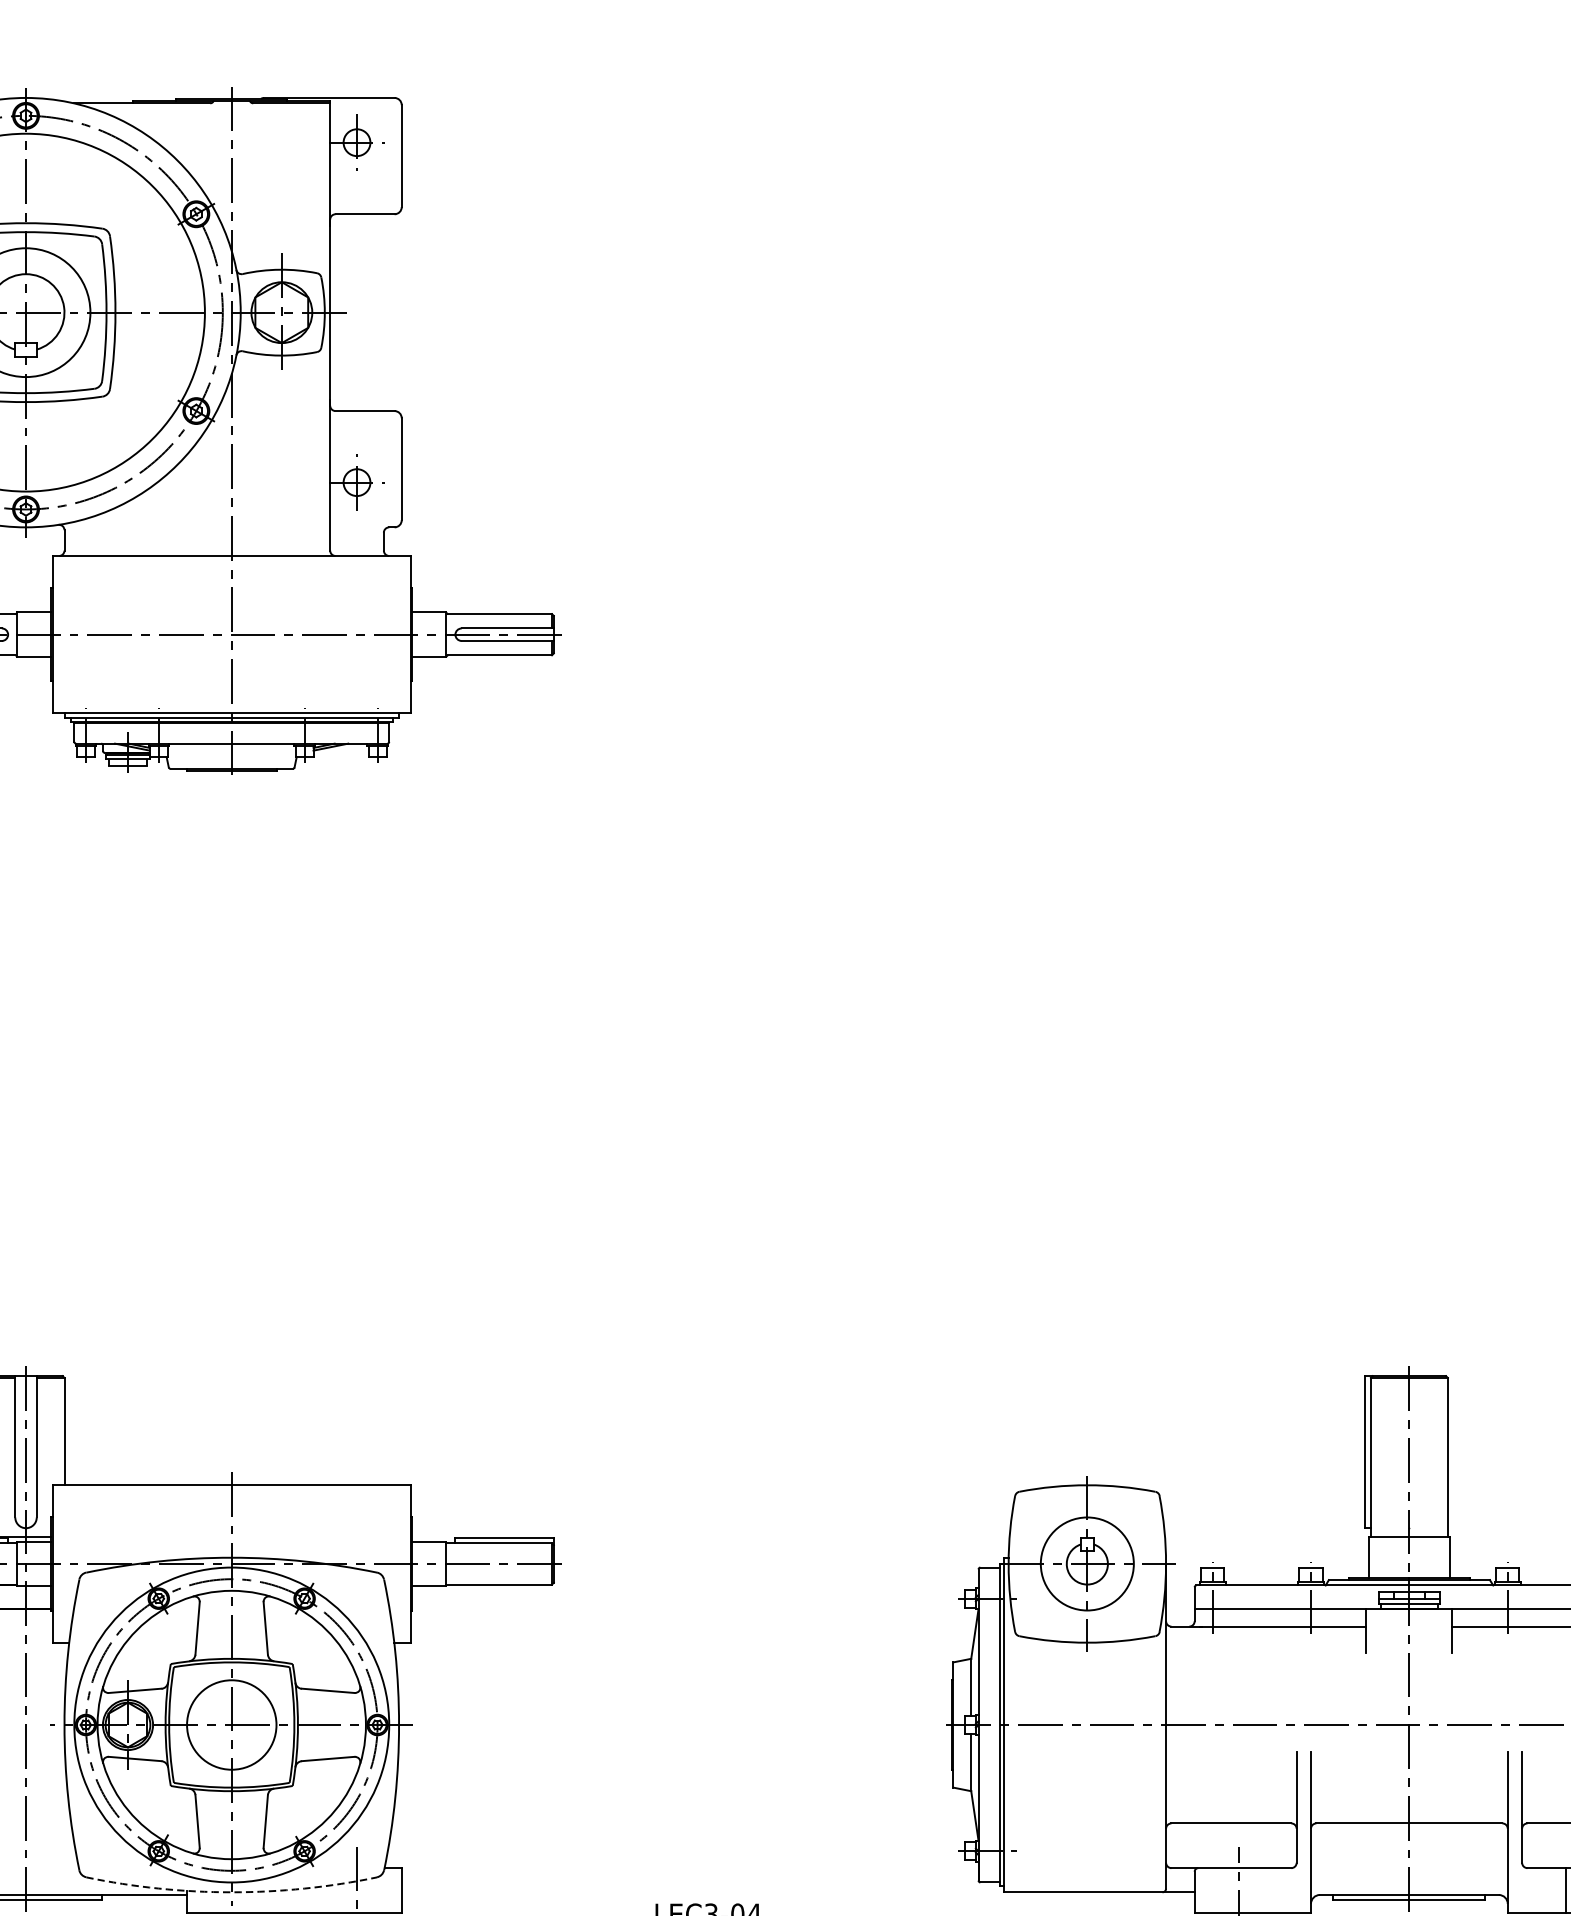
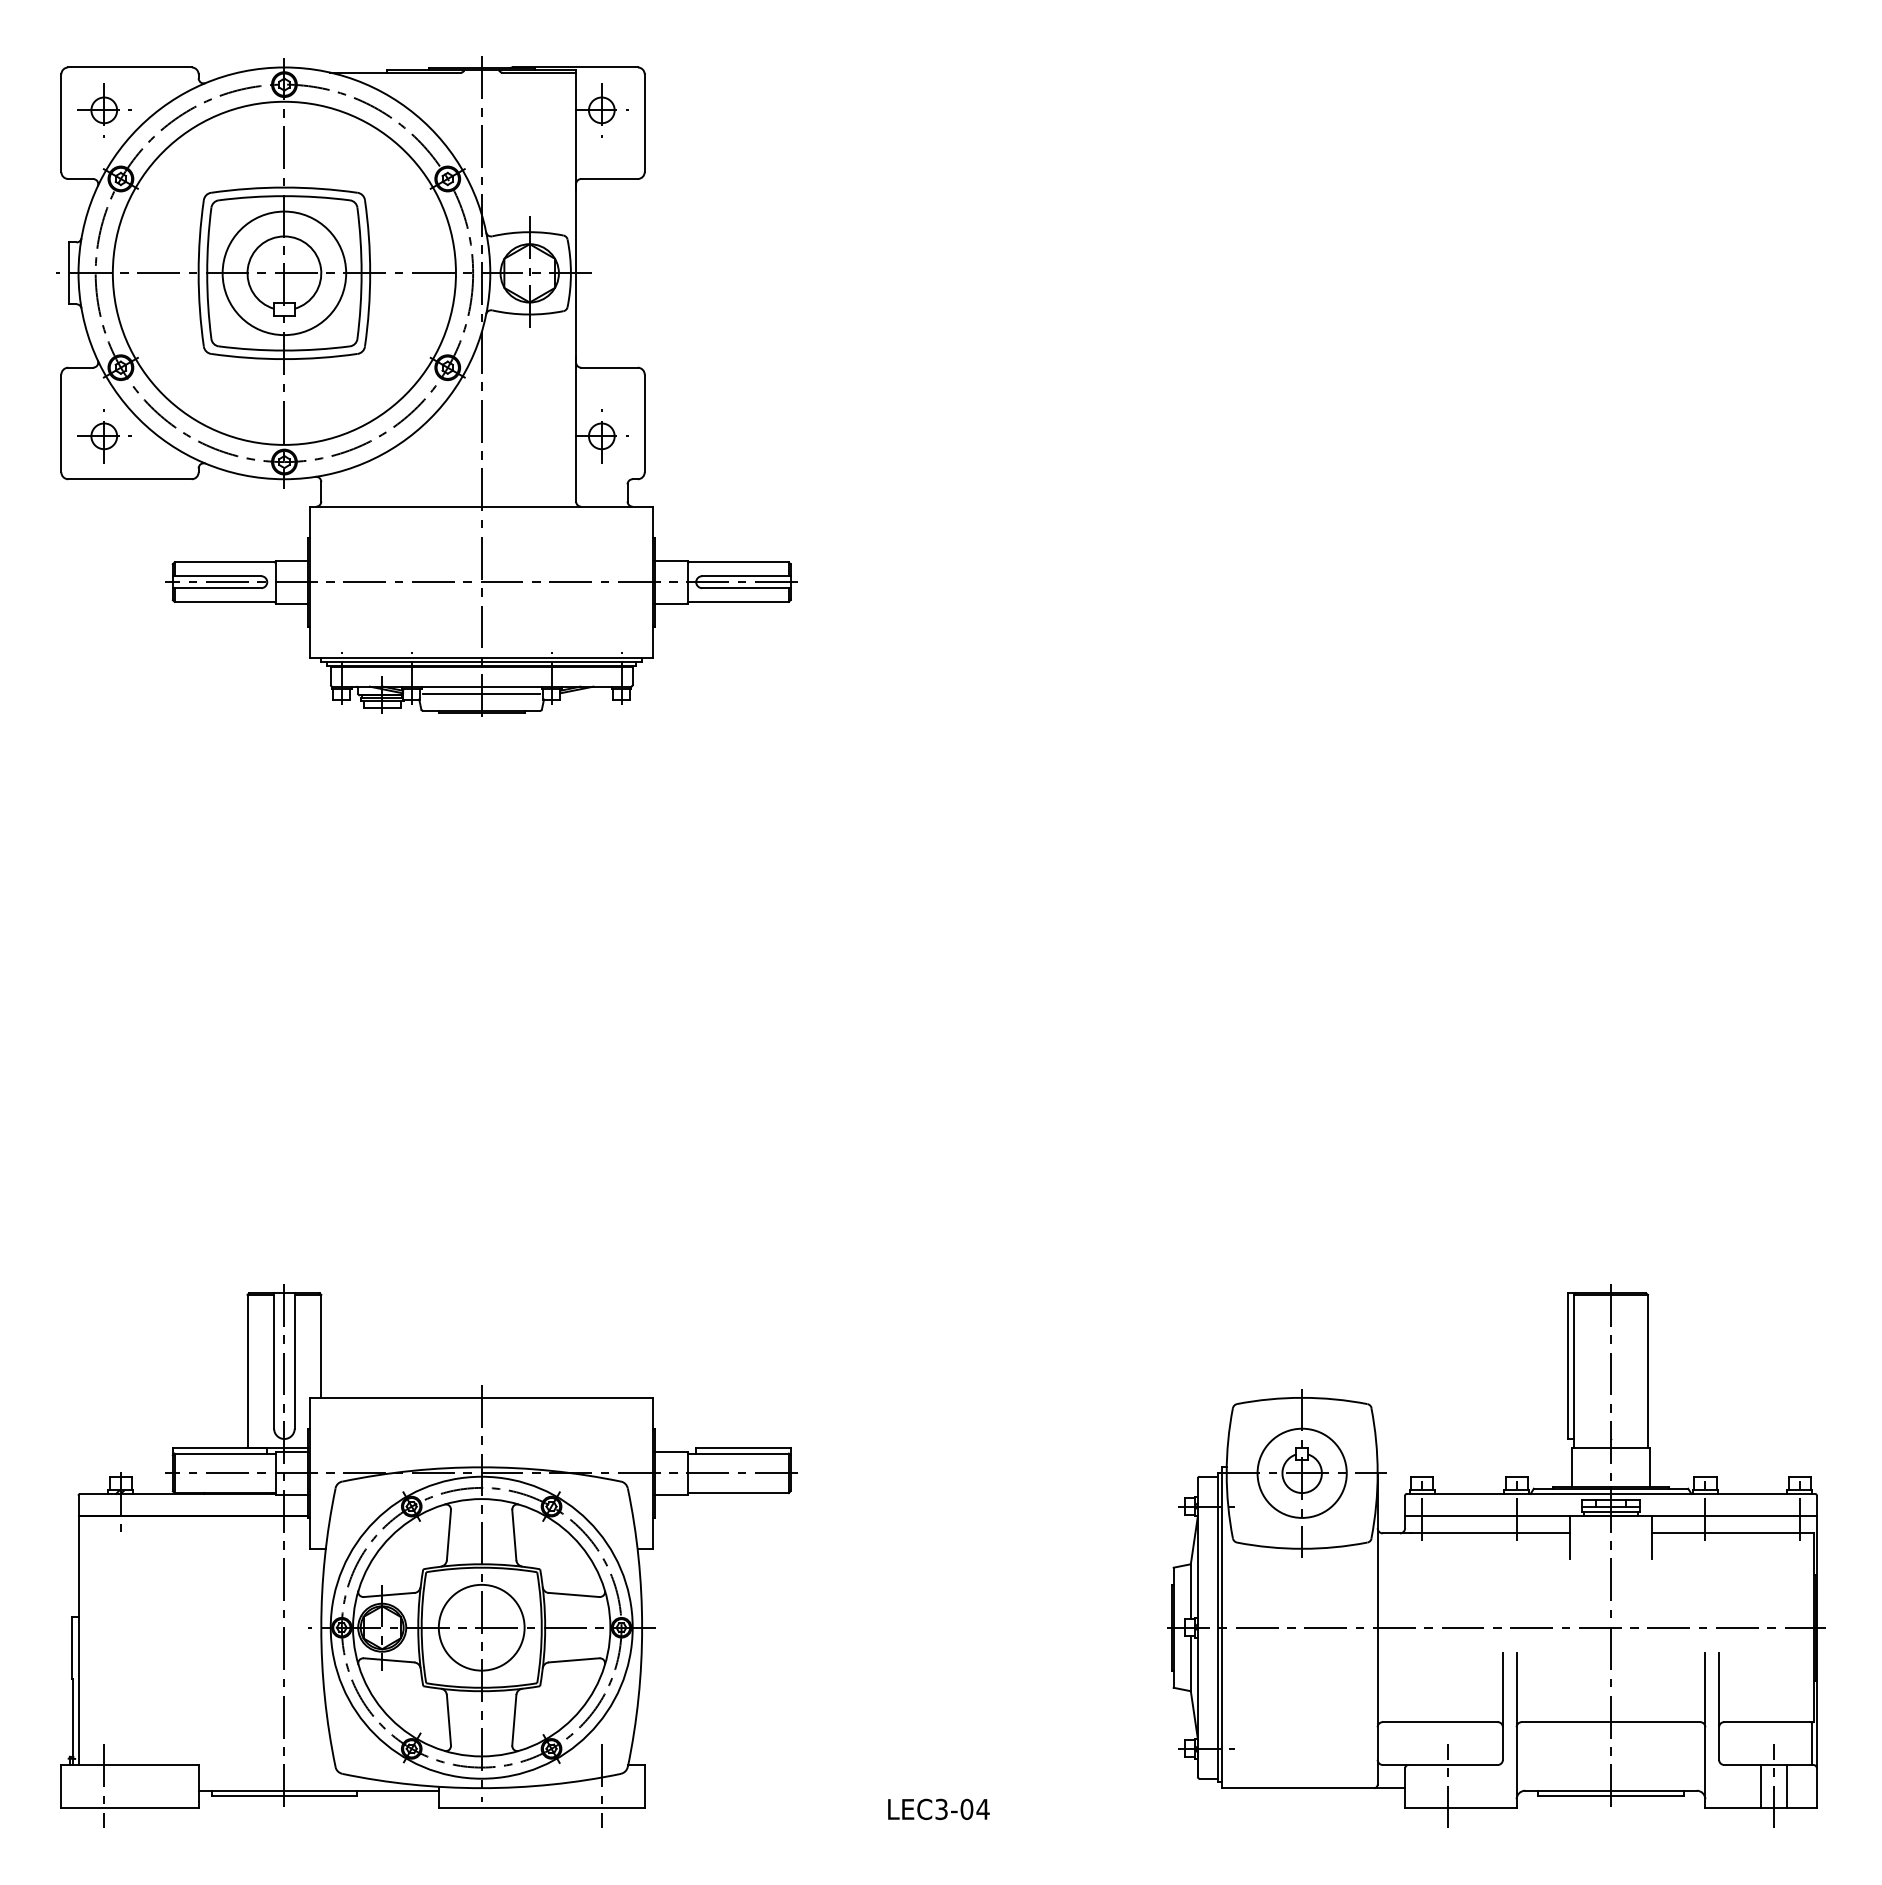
line: (231, 750) -> (481, 693), added
arc: (231, 1892) -> (481, 1788), dashed -> solid

